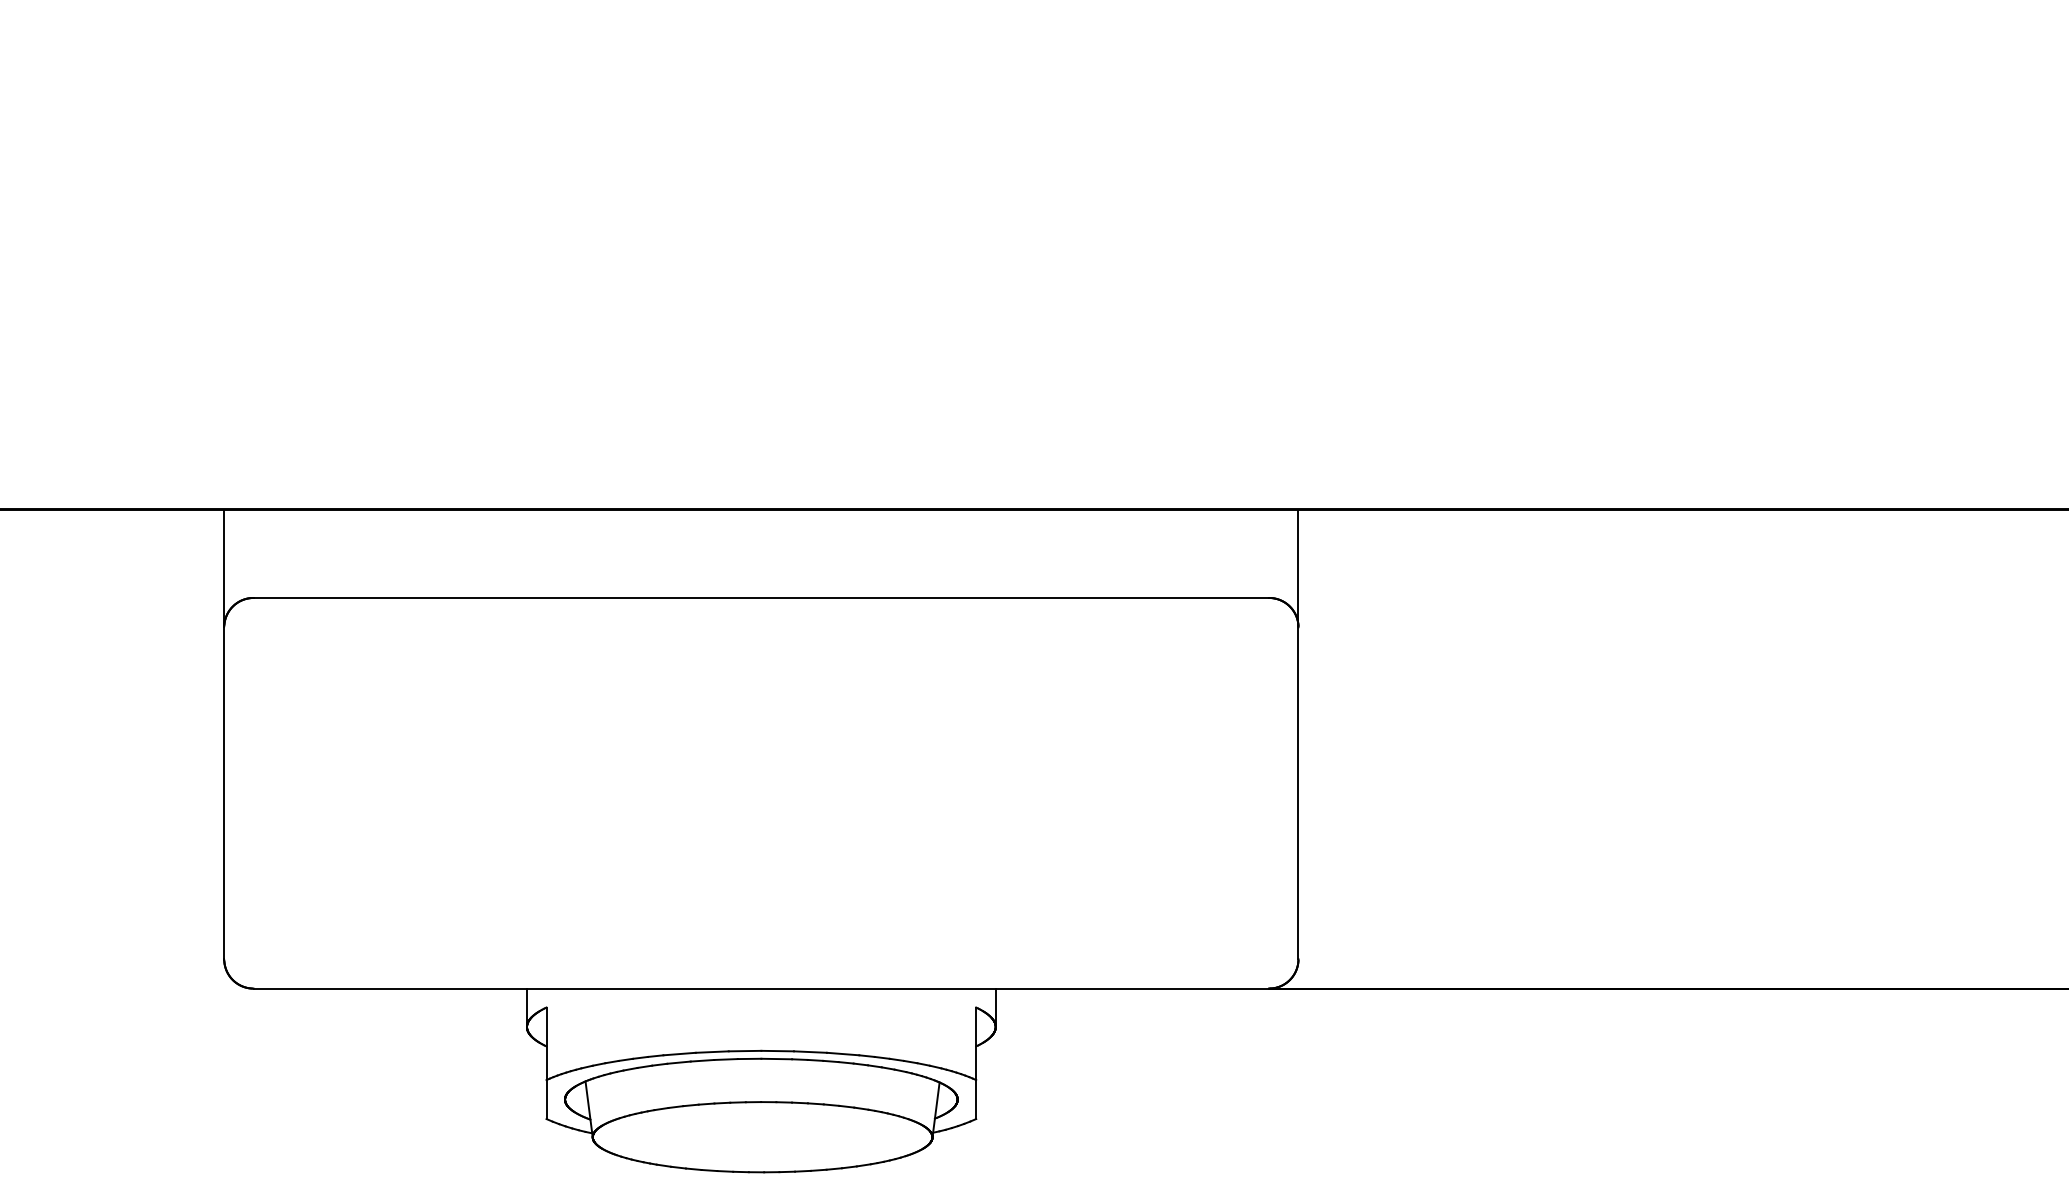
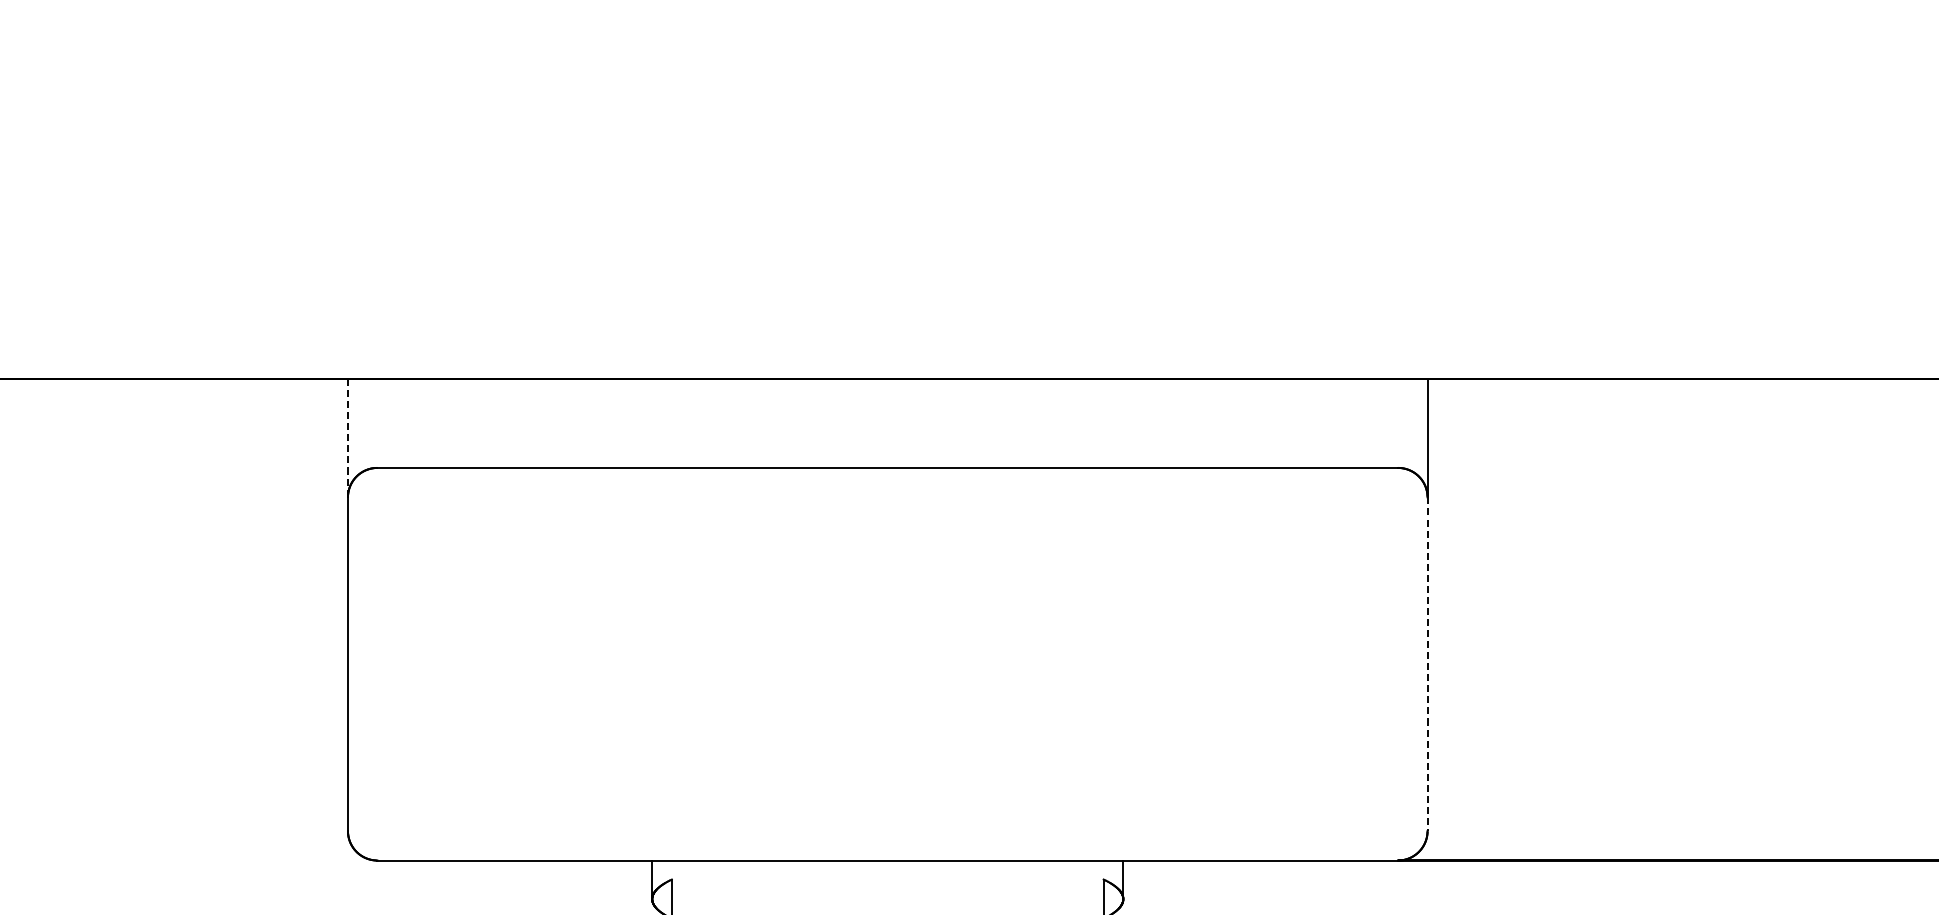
line: (224, 568) -> (348, 438), solid -> dashed
line: (1298, 793) -> (1427, 664), solid -> dashed

